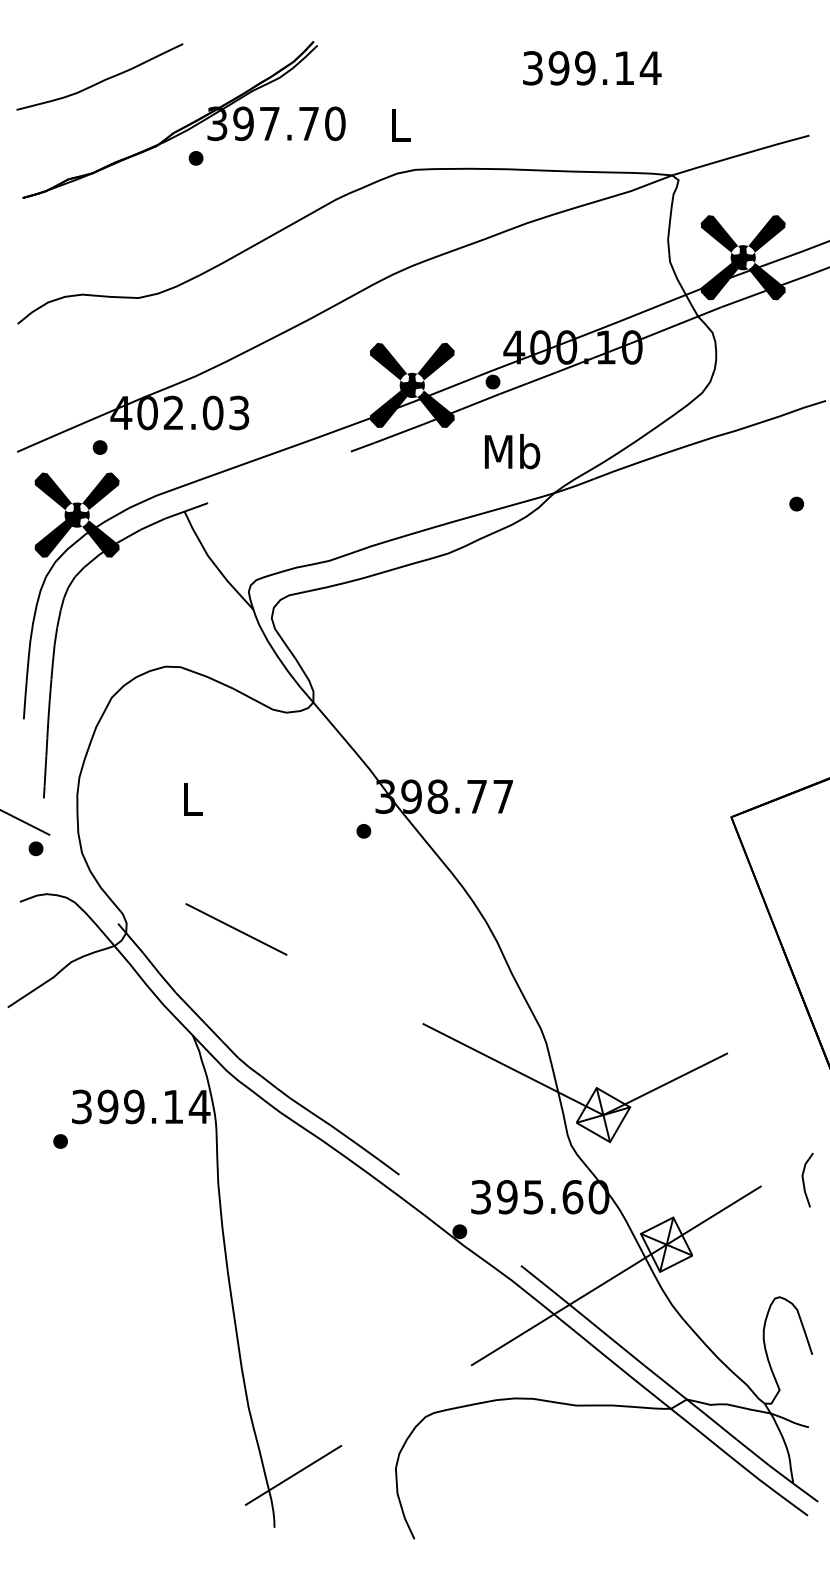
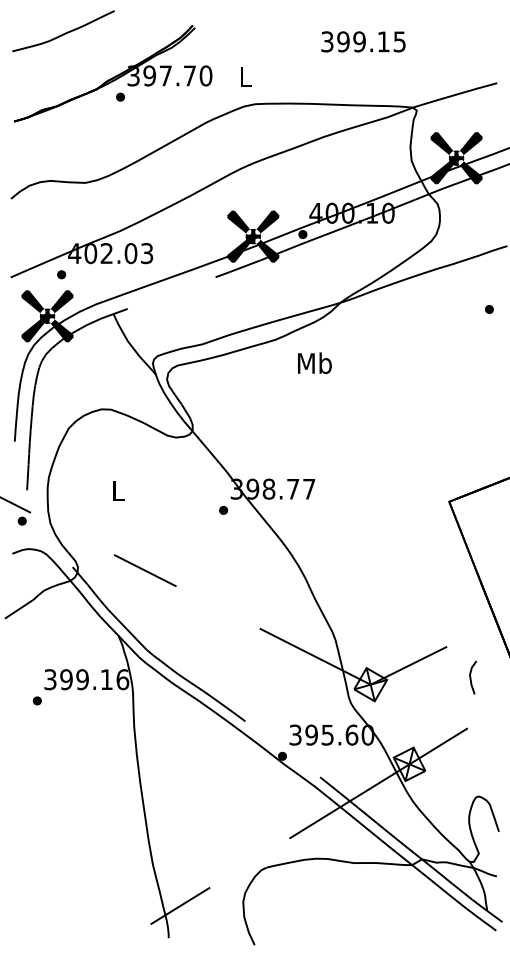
text: (650, 67) -> (399, 41), 399.14 -> 399.15
curve: (99, 80) -> (63, 33), moved
text: (511, 450) -> (314, 362), moved
text: (199, 1106) -> (122, 679), 399.14 -> 399.16
line: (805, 1179) -> (471, 677), moved

